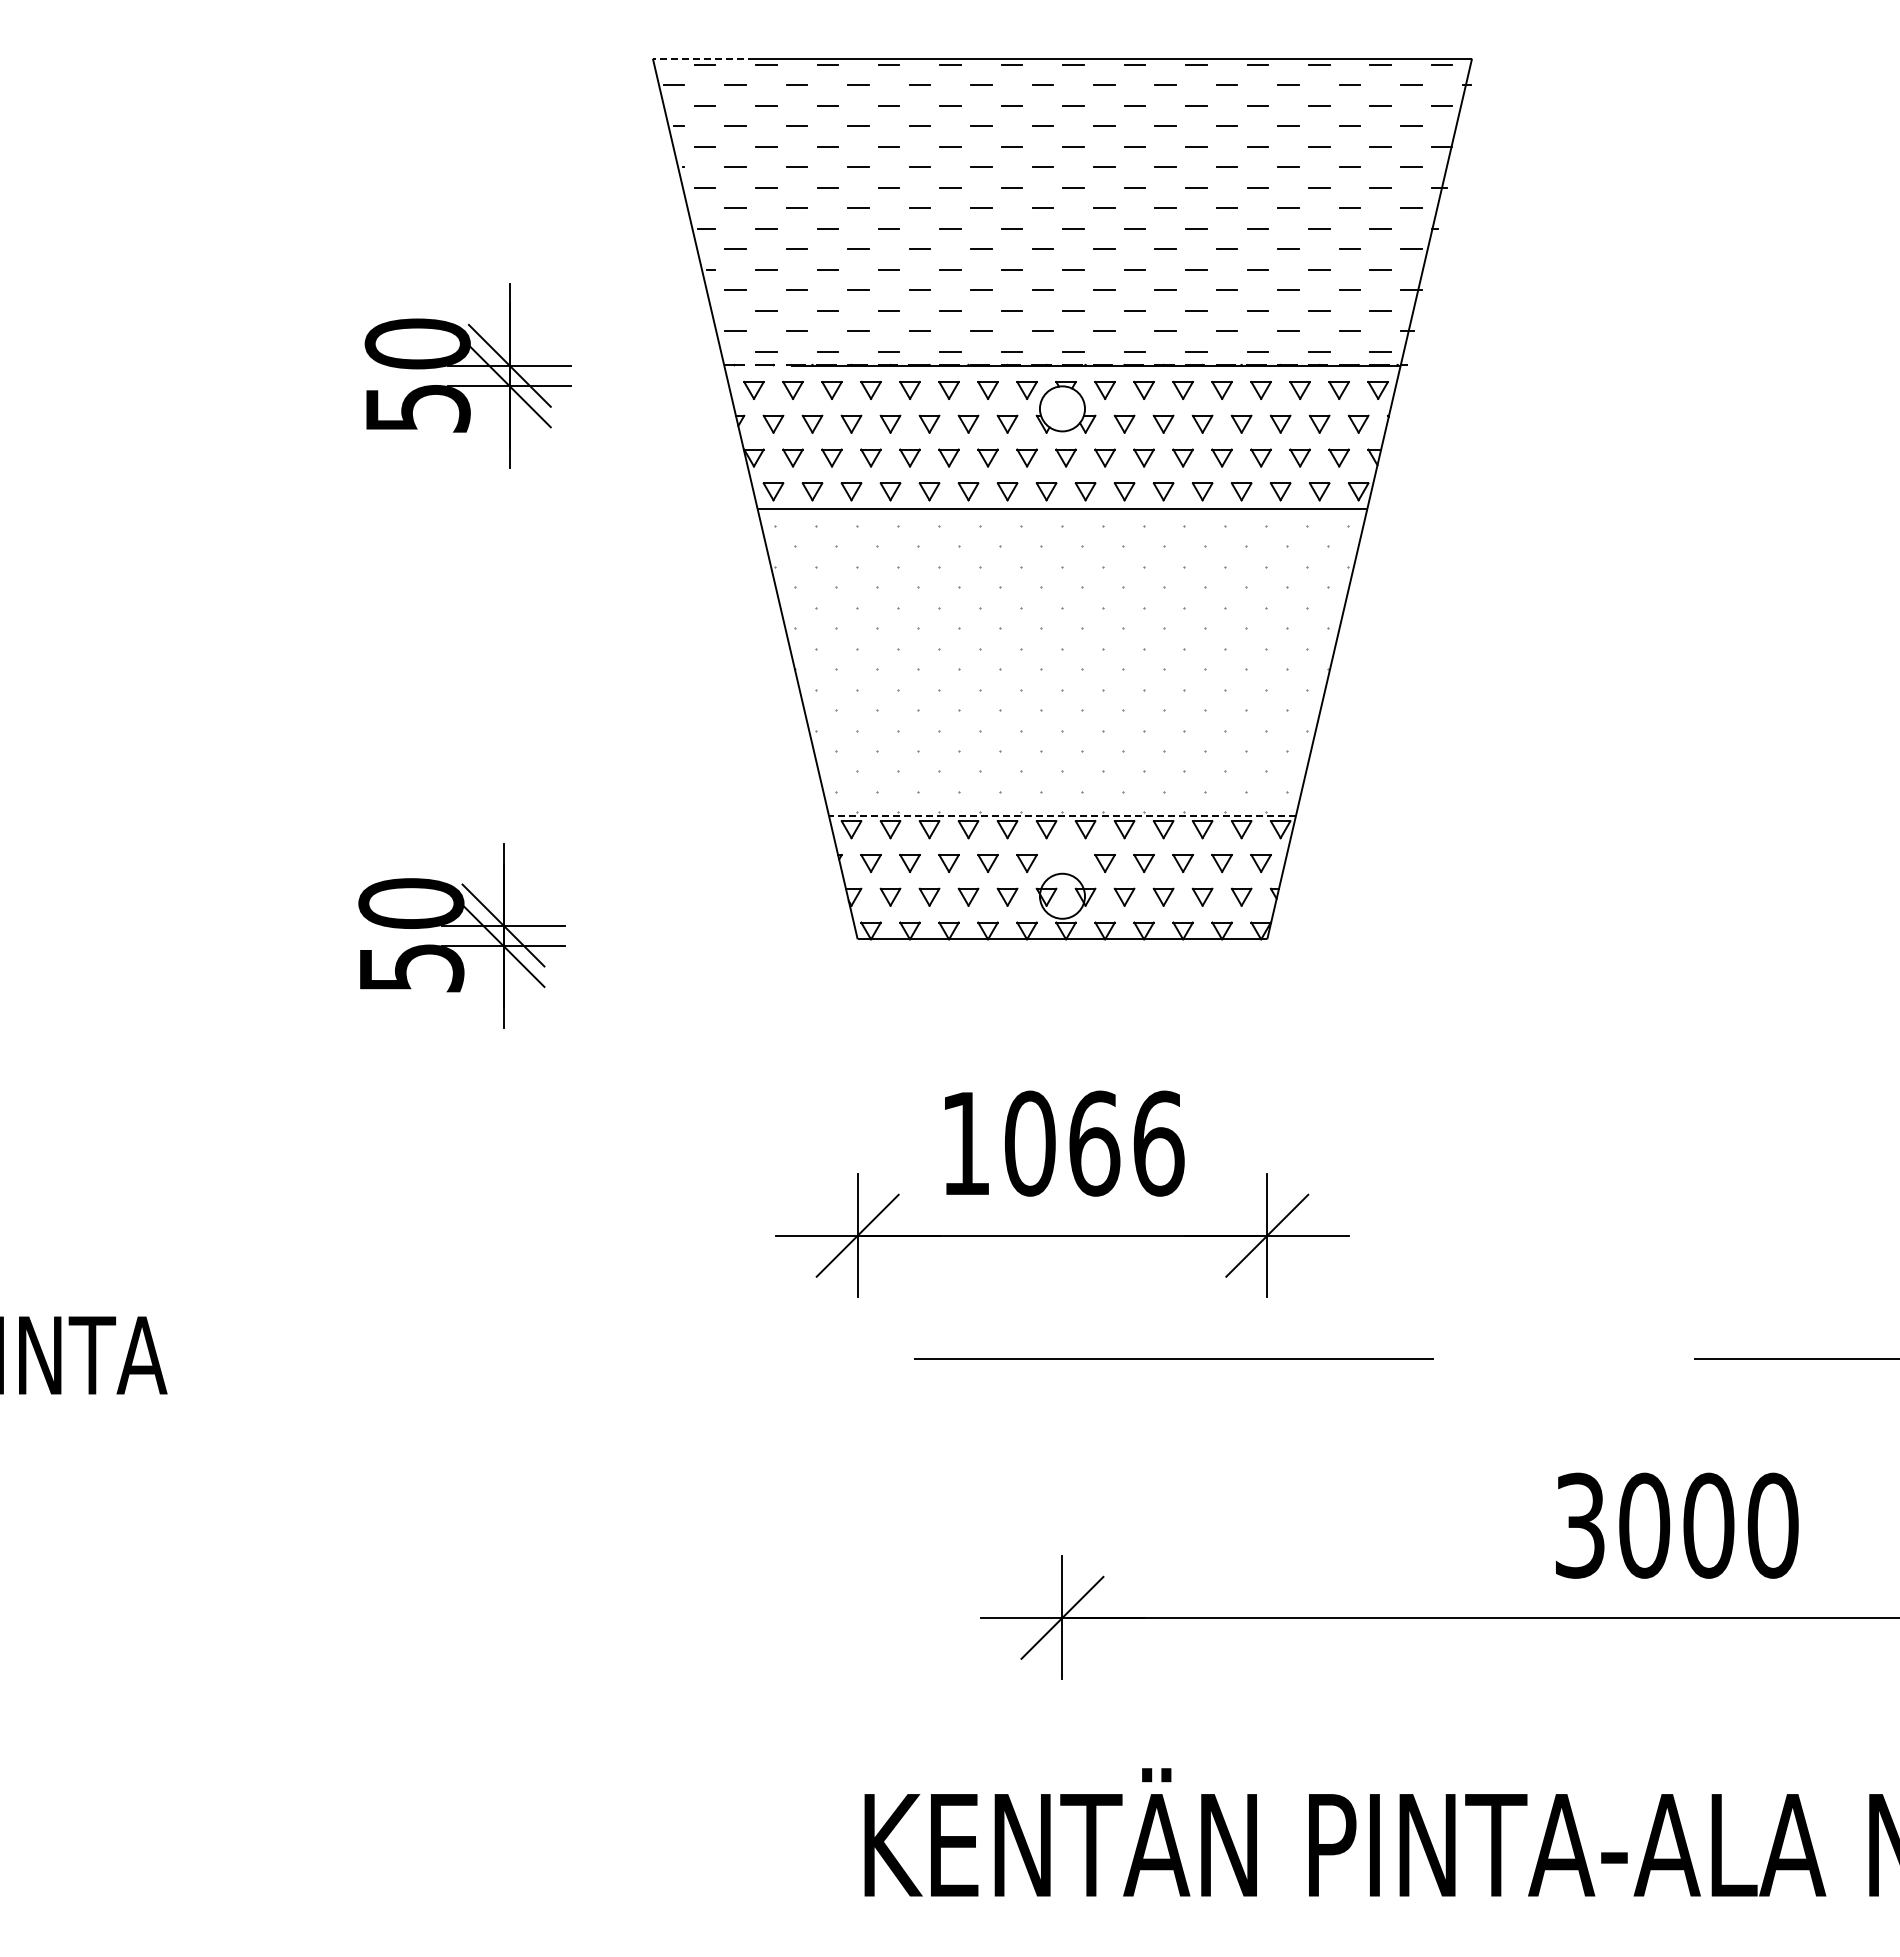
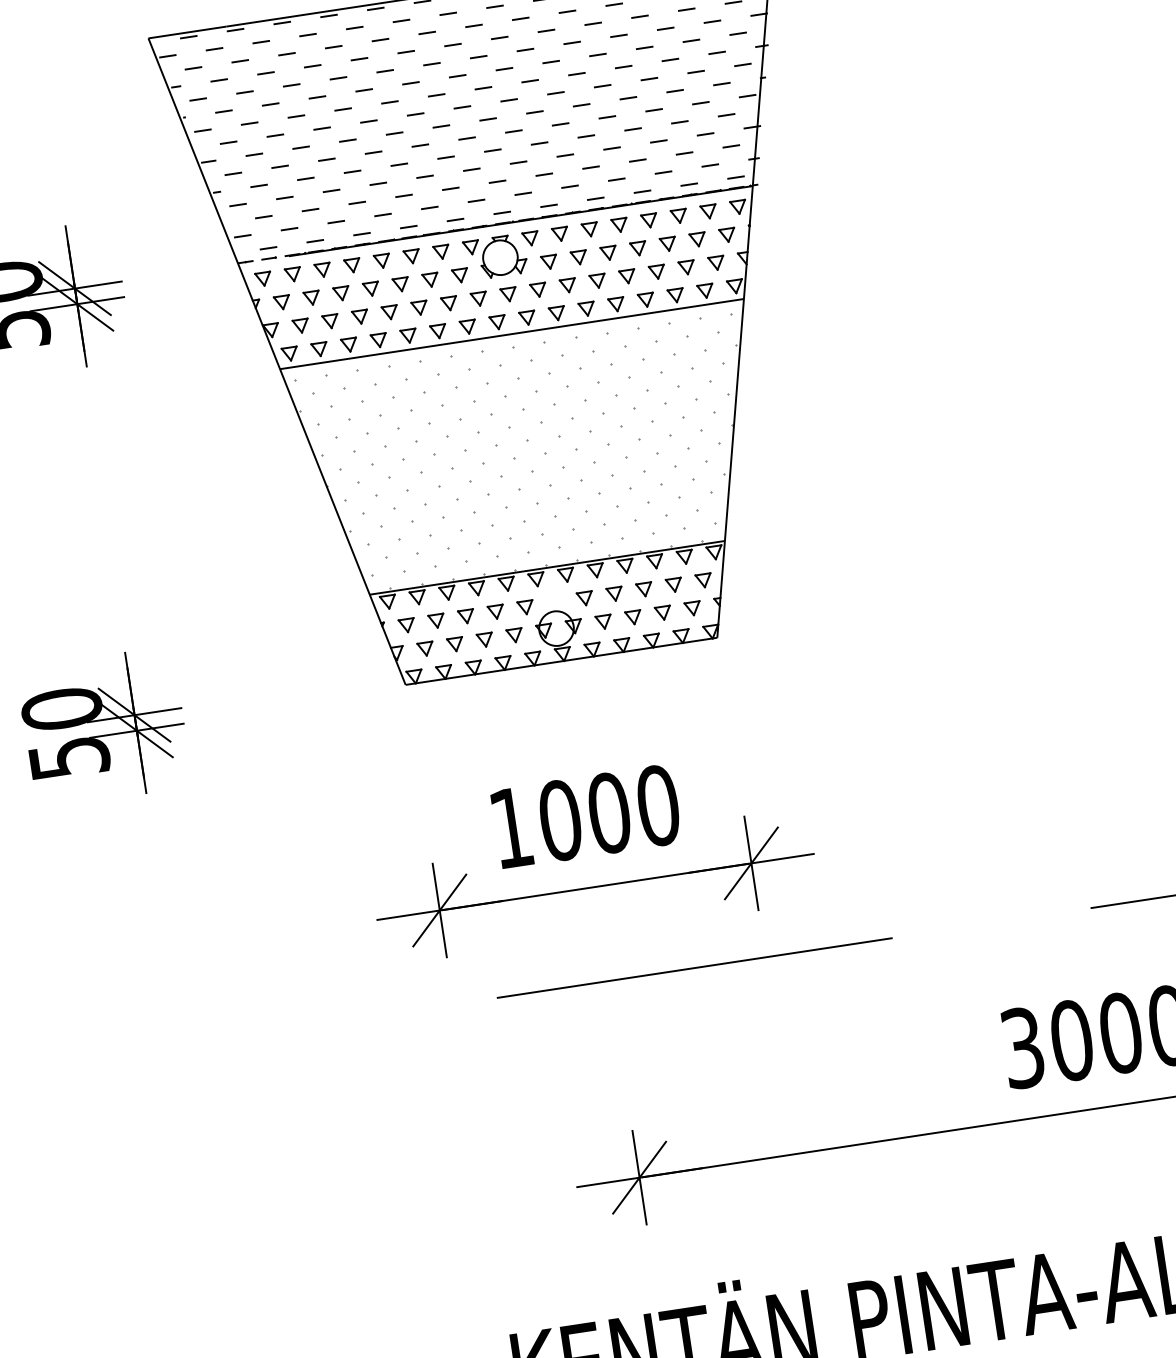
line: (703, 58) -> (186, 32), dashed -> solid
line: (1062, 816) -> (547, 567), dashed -> solid
text: (1126, 1143) -> (633, 809), 1066 -> 1000

